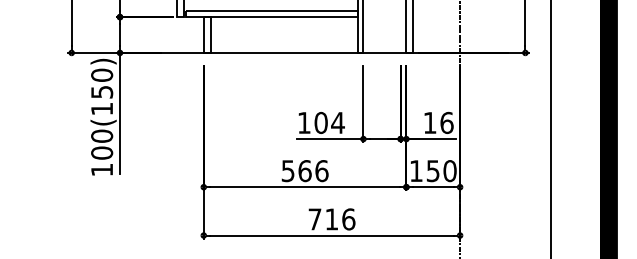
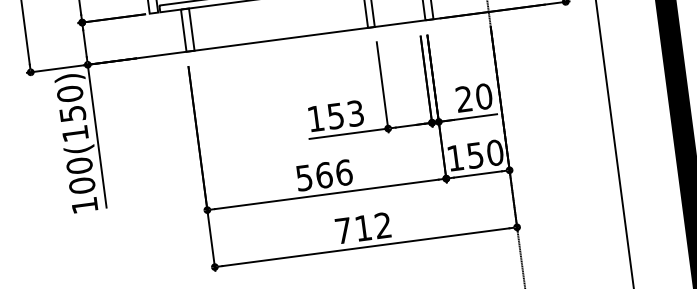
text: (329, 122) -> (345, 114), 104 -> 153
text: (438, 122) -> (474, 97), 16 -> 20
text: (348, 219) -> (383, 225), 716 -> 712

